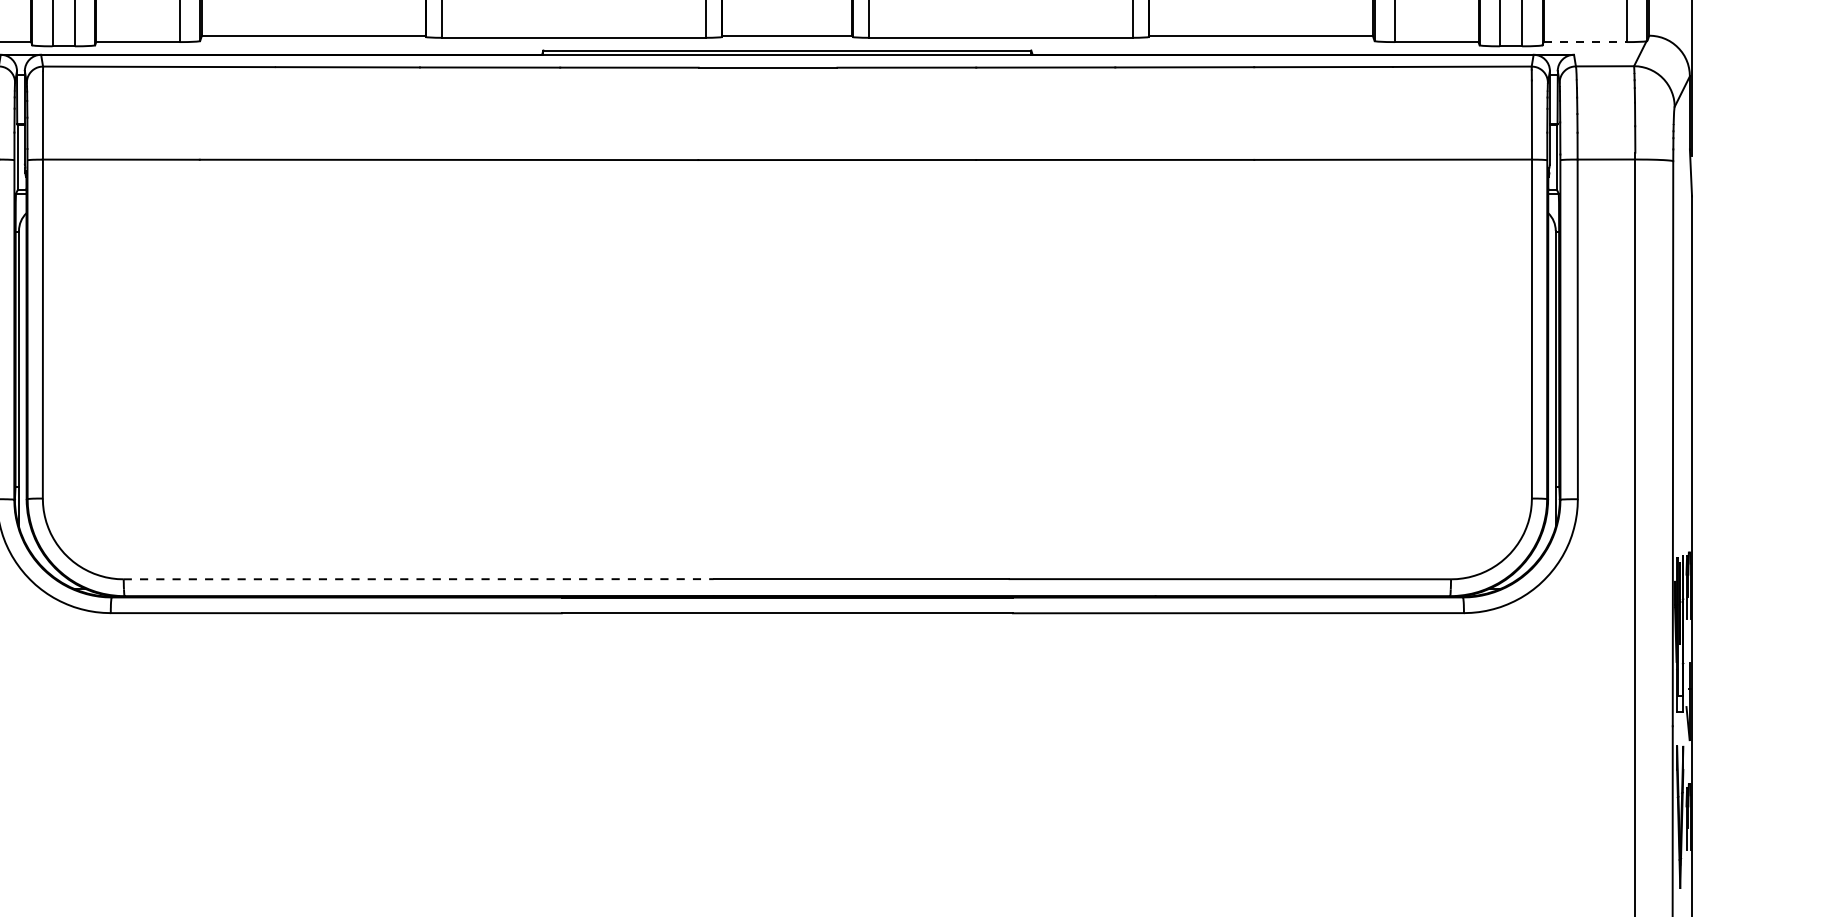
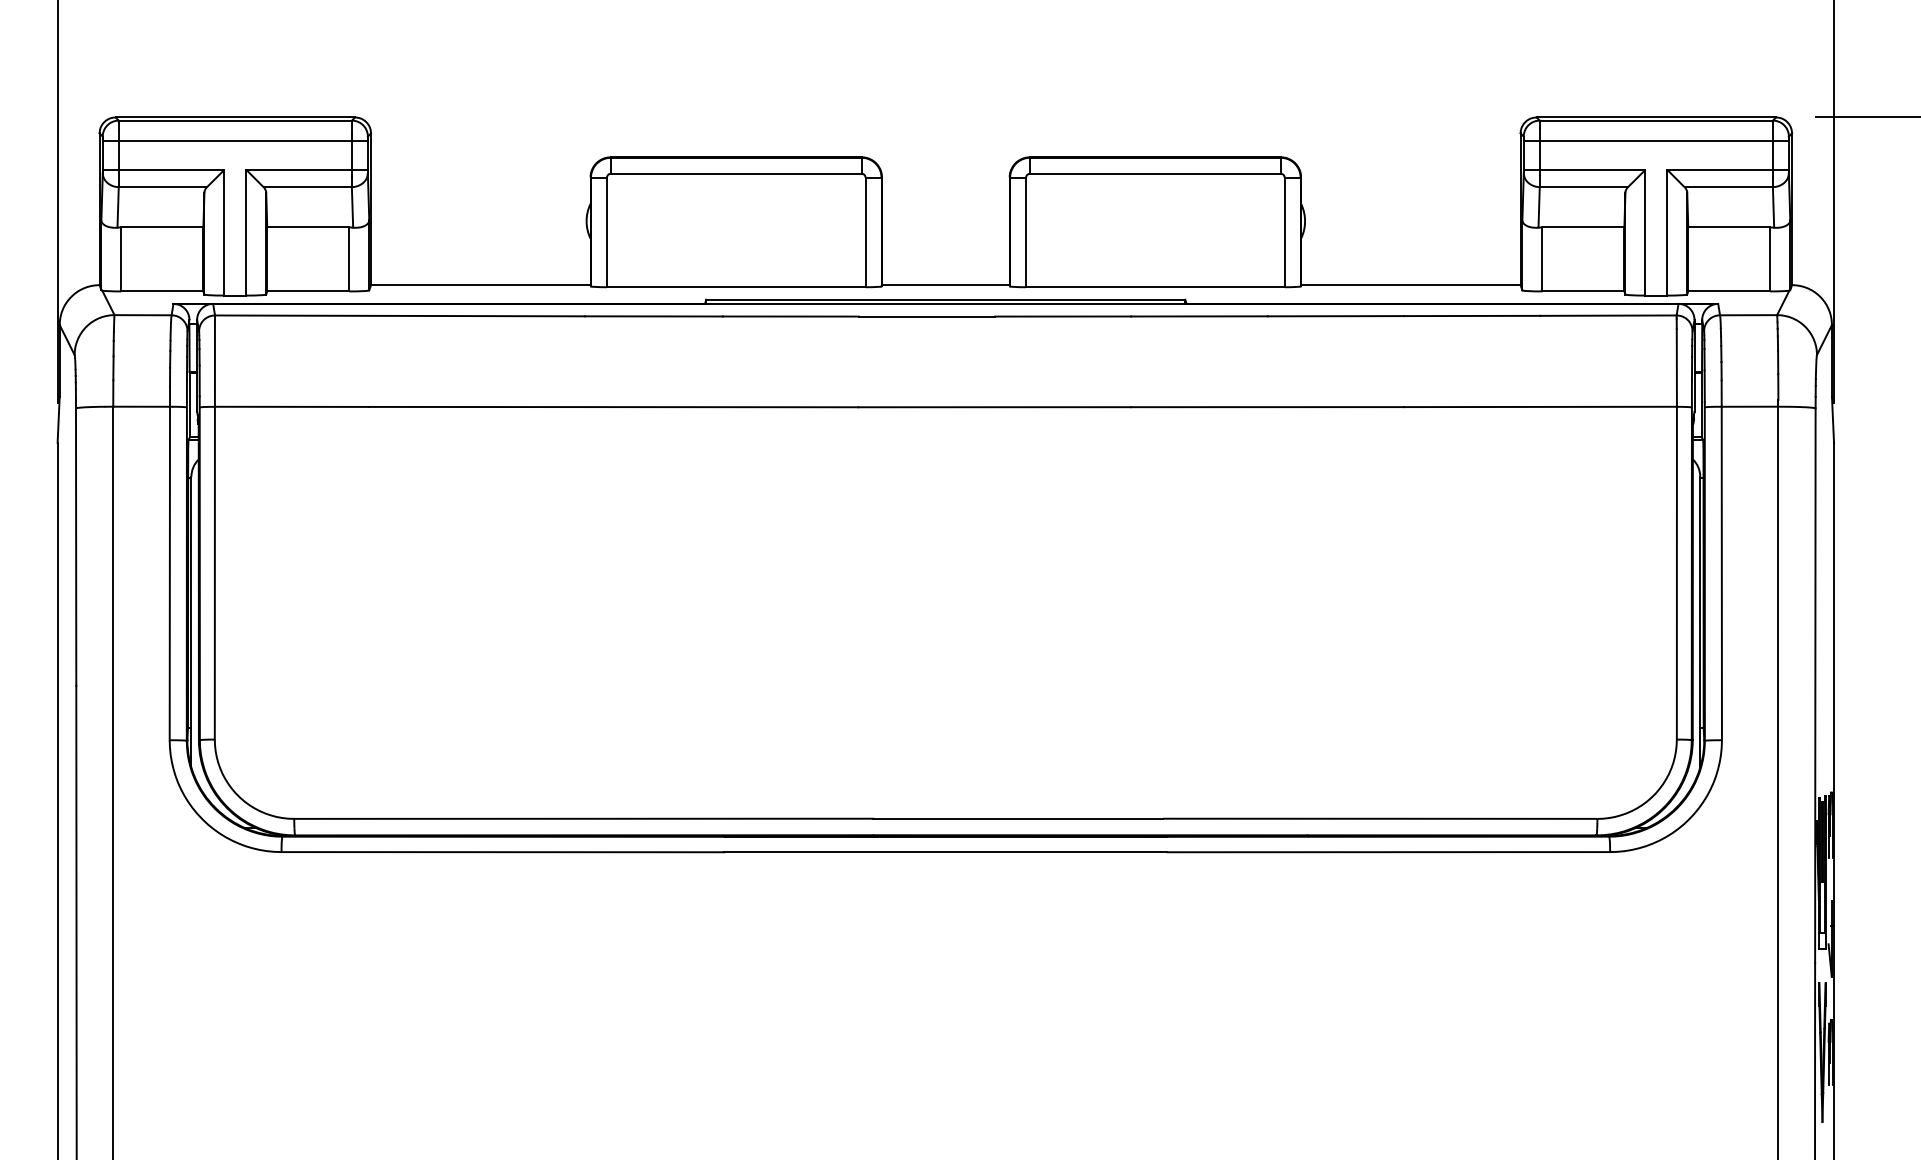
line: (1585, 42) -> (1729, 291), dashed -> solid
line: (418, 578) -> (583, 818), dashed -> solid

